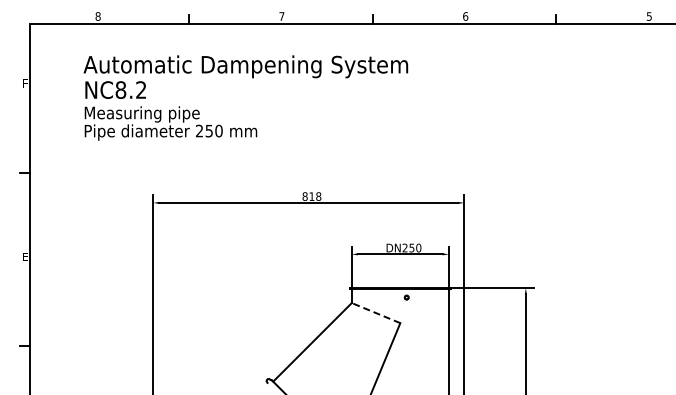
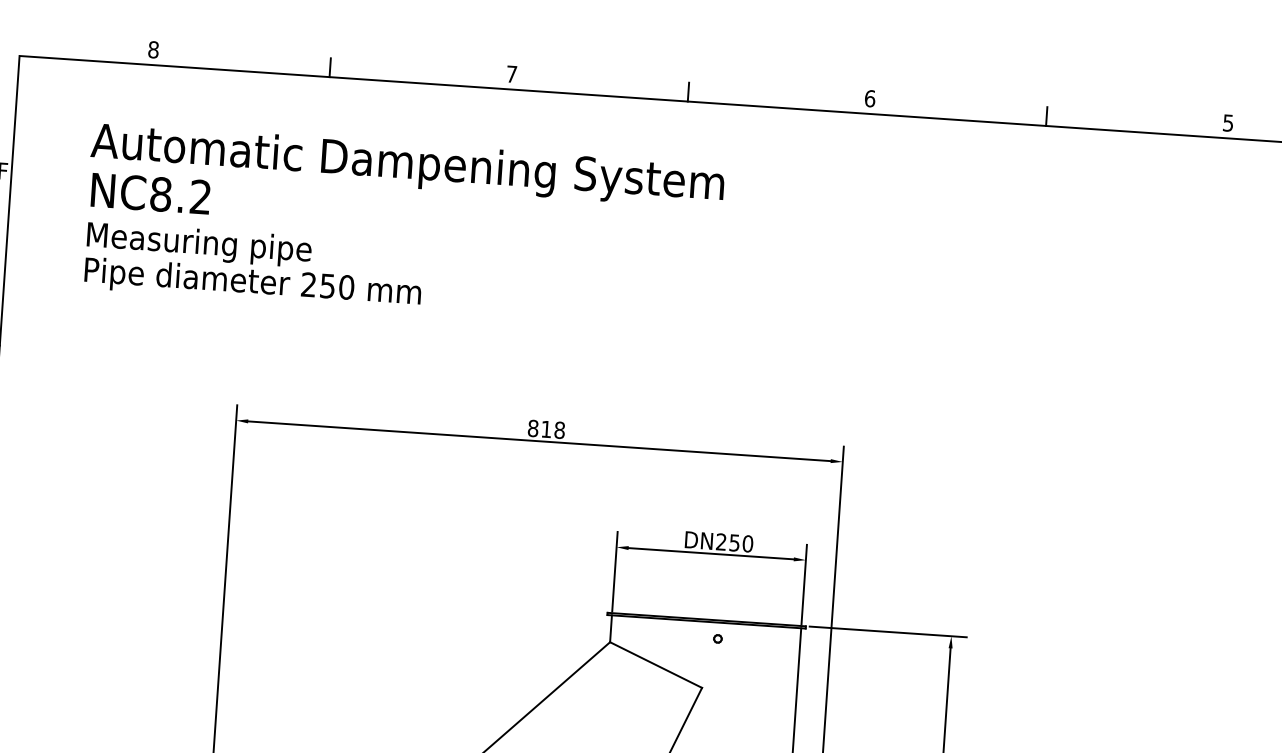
text: (245, 97) -> (402, 225), moved
line: (375, 312) -> (655, 663), dashed -> solid

